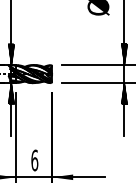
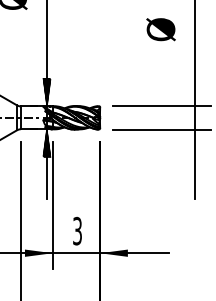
hatch: (123, 54) -> (194, 91), removed
hatch: (123, 93) -> (194, 143), removed
text: (34, 159) -> (77, 230), 6 -> 3

